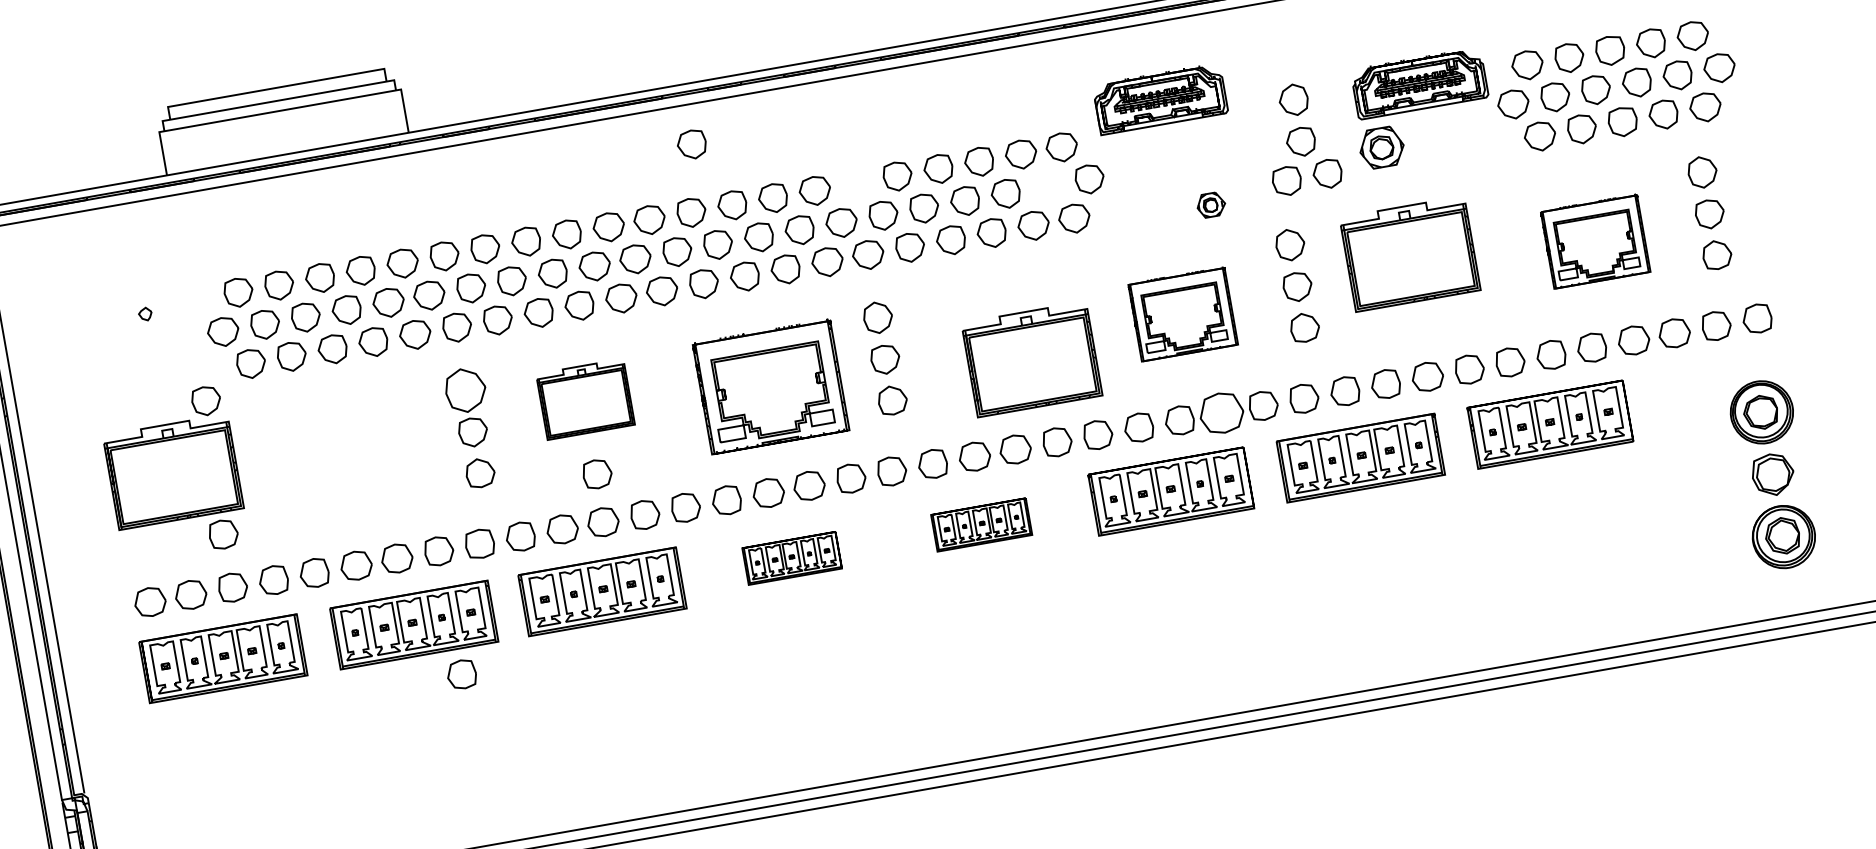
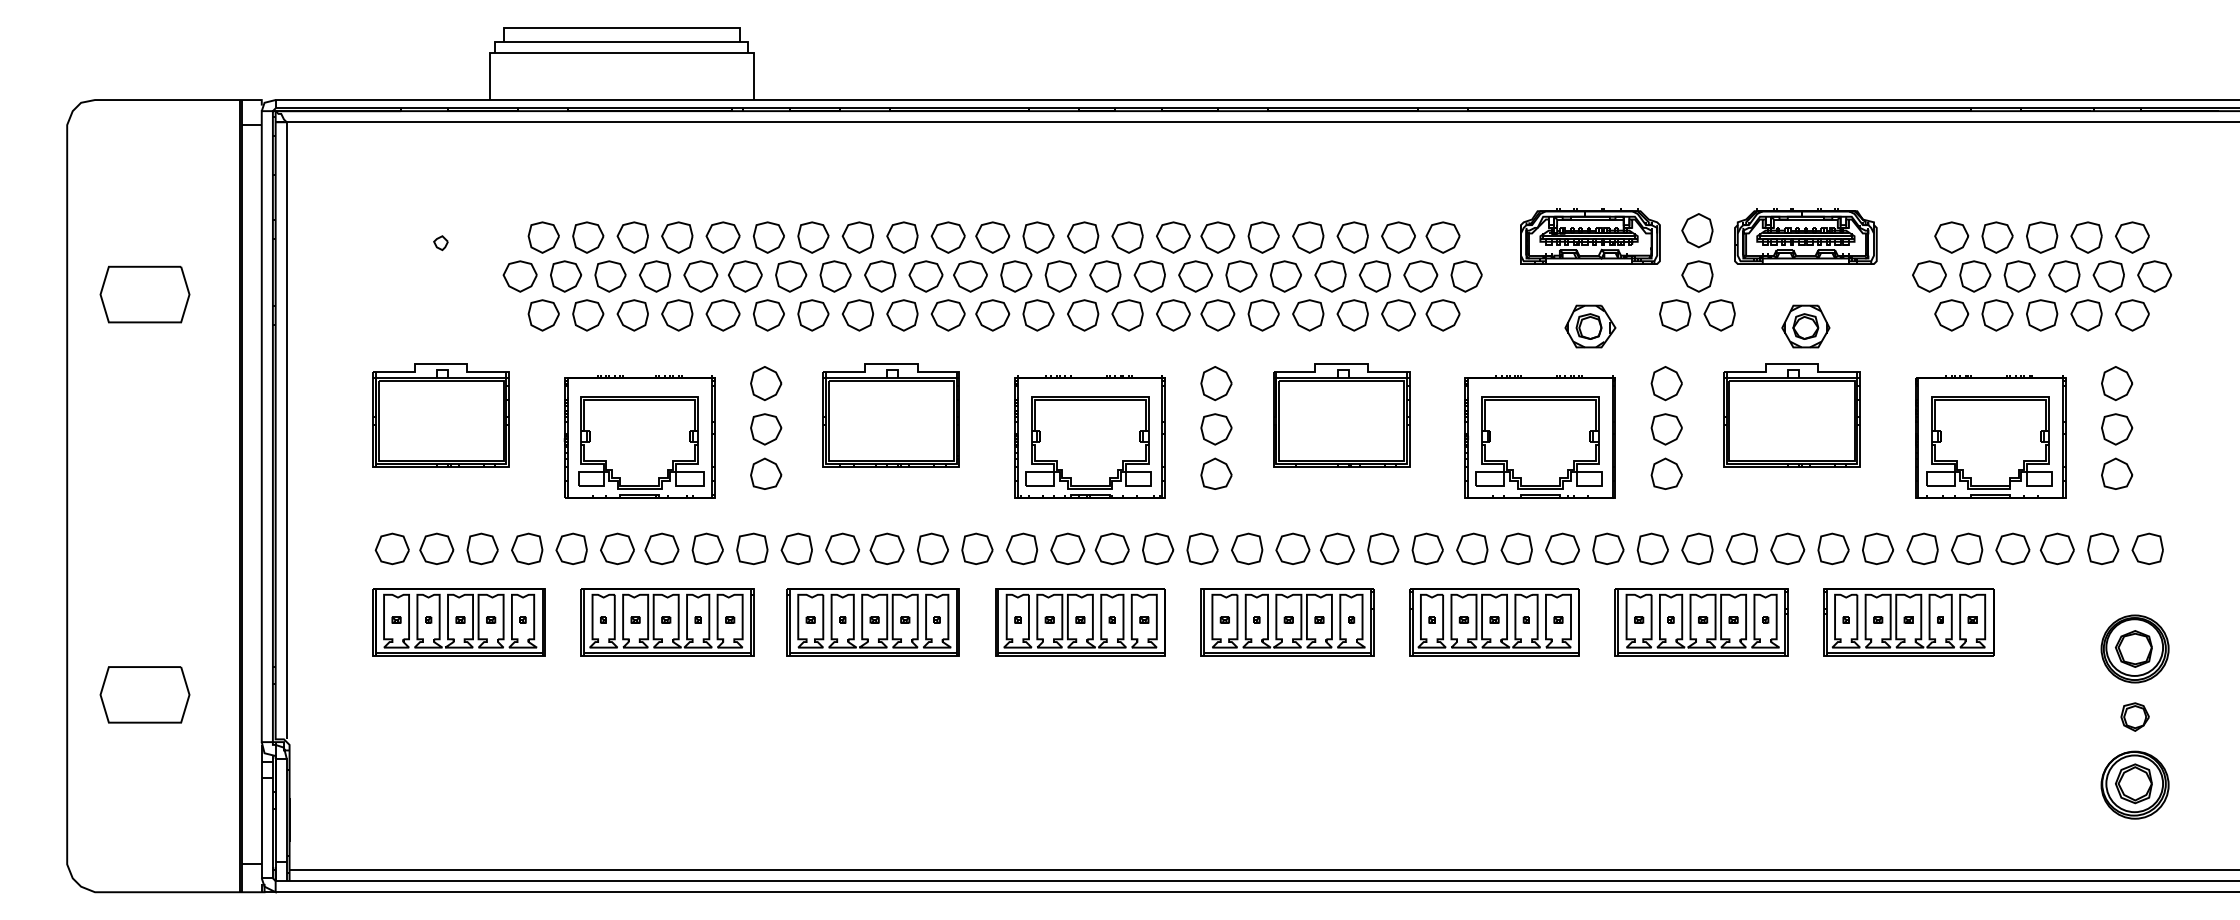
part: (1419, 83) -> (1805, 236), moved
part: (1160, 98) -> (1590, 236), moved
part: (691, 144) -> (1051, 165), removed
part: (1381, 147) -> (1805, 326), moved
part: (855, 183) -> (1217, 237), added
part: (1047, 186) -> (1420, 276), added
part: (1211, 205) -> (1590, 326), size x1.67
part: (1595, 241) -> (1990, 436), size x1.43
part: (1182, 313) -> (1539, 436), size x1.43
part: (1031, 359) -> (1341, 415), moved
part: (466, 390) -> (766, 383), size x0.71
part: (584, 399) -> (890, 415), size x1.43
part: (206, 401) -> (489, 346), removed
part: (1221, 412) -> (1562, 548), size x0.71
part: (358, 459) -> (639, 436), added
part: (596, 473) -> (889, 496), removed
part: (1772, 474) -> (2134, 716), size x0.62
part: (981, 524) -> (1287, 622), size x1.67
part: (223, 534) -> (482, 490), removed
part: (792, 558) -> (1080, 622), size x1.67
part: (461, 674) -> (708, 683), removed

